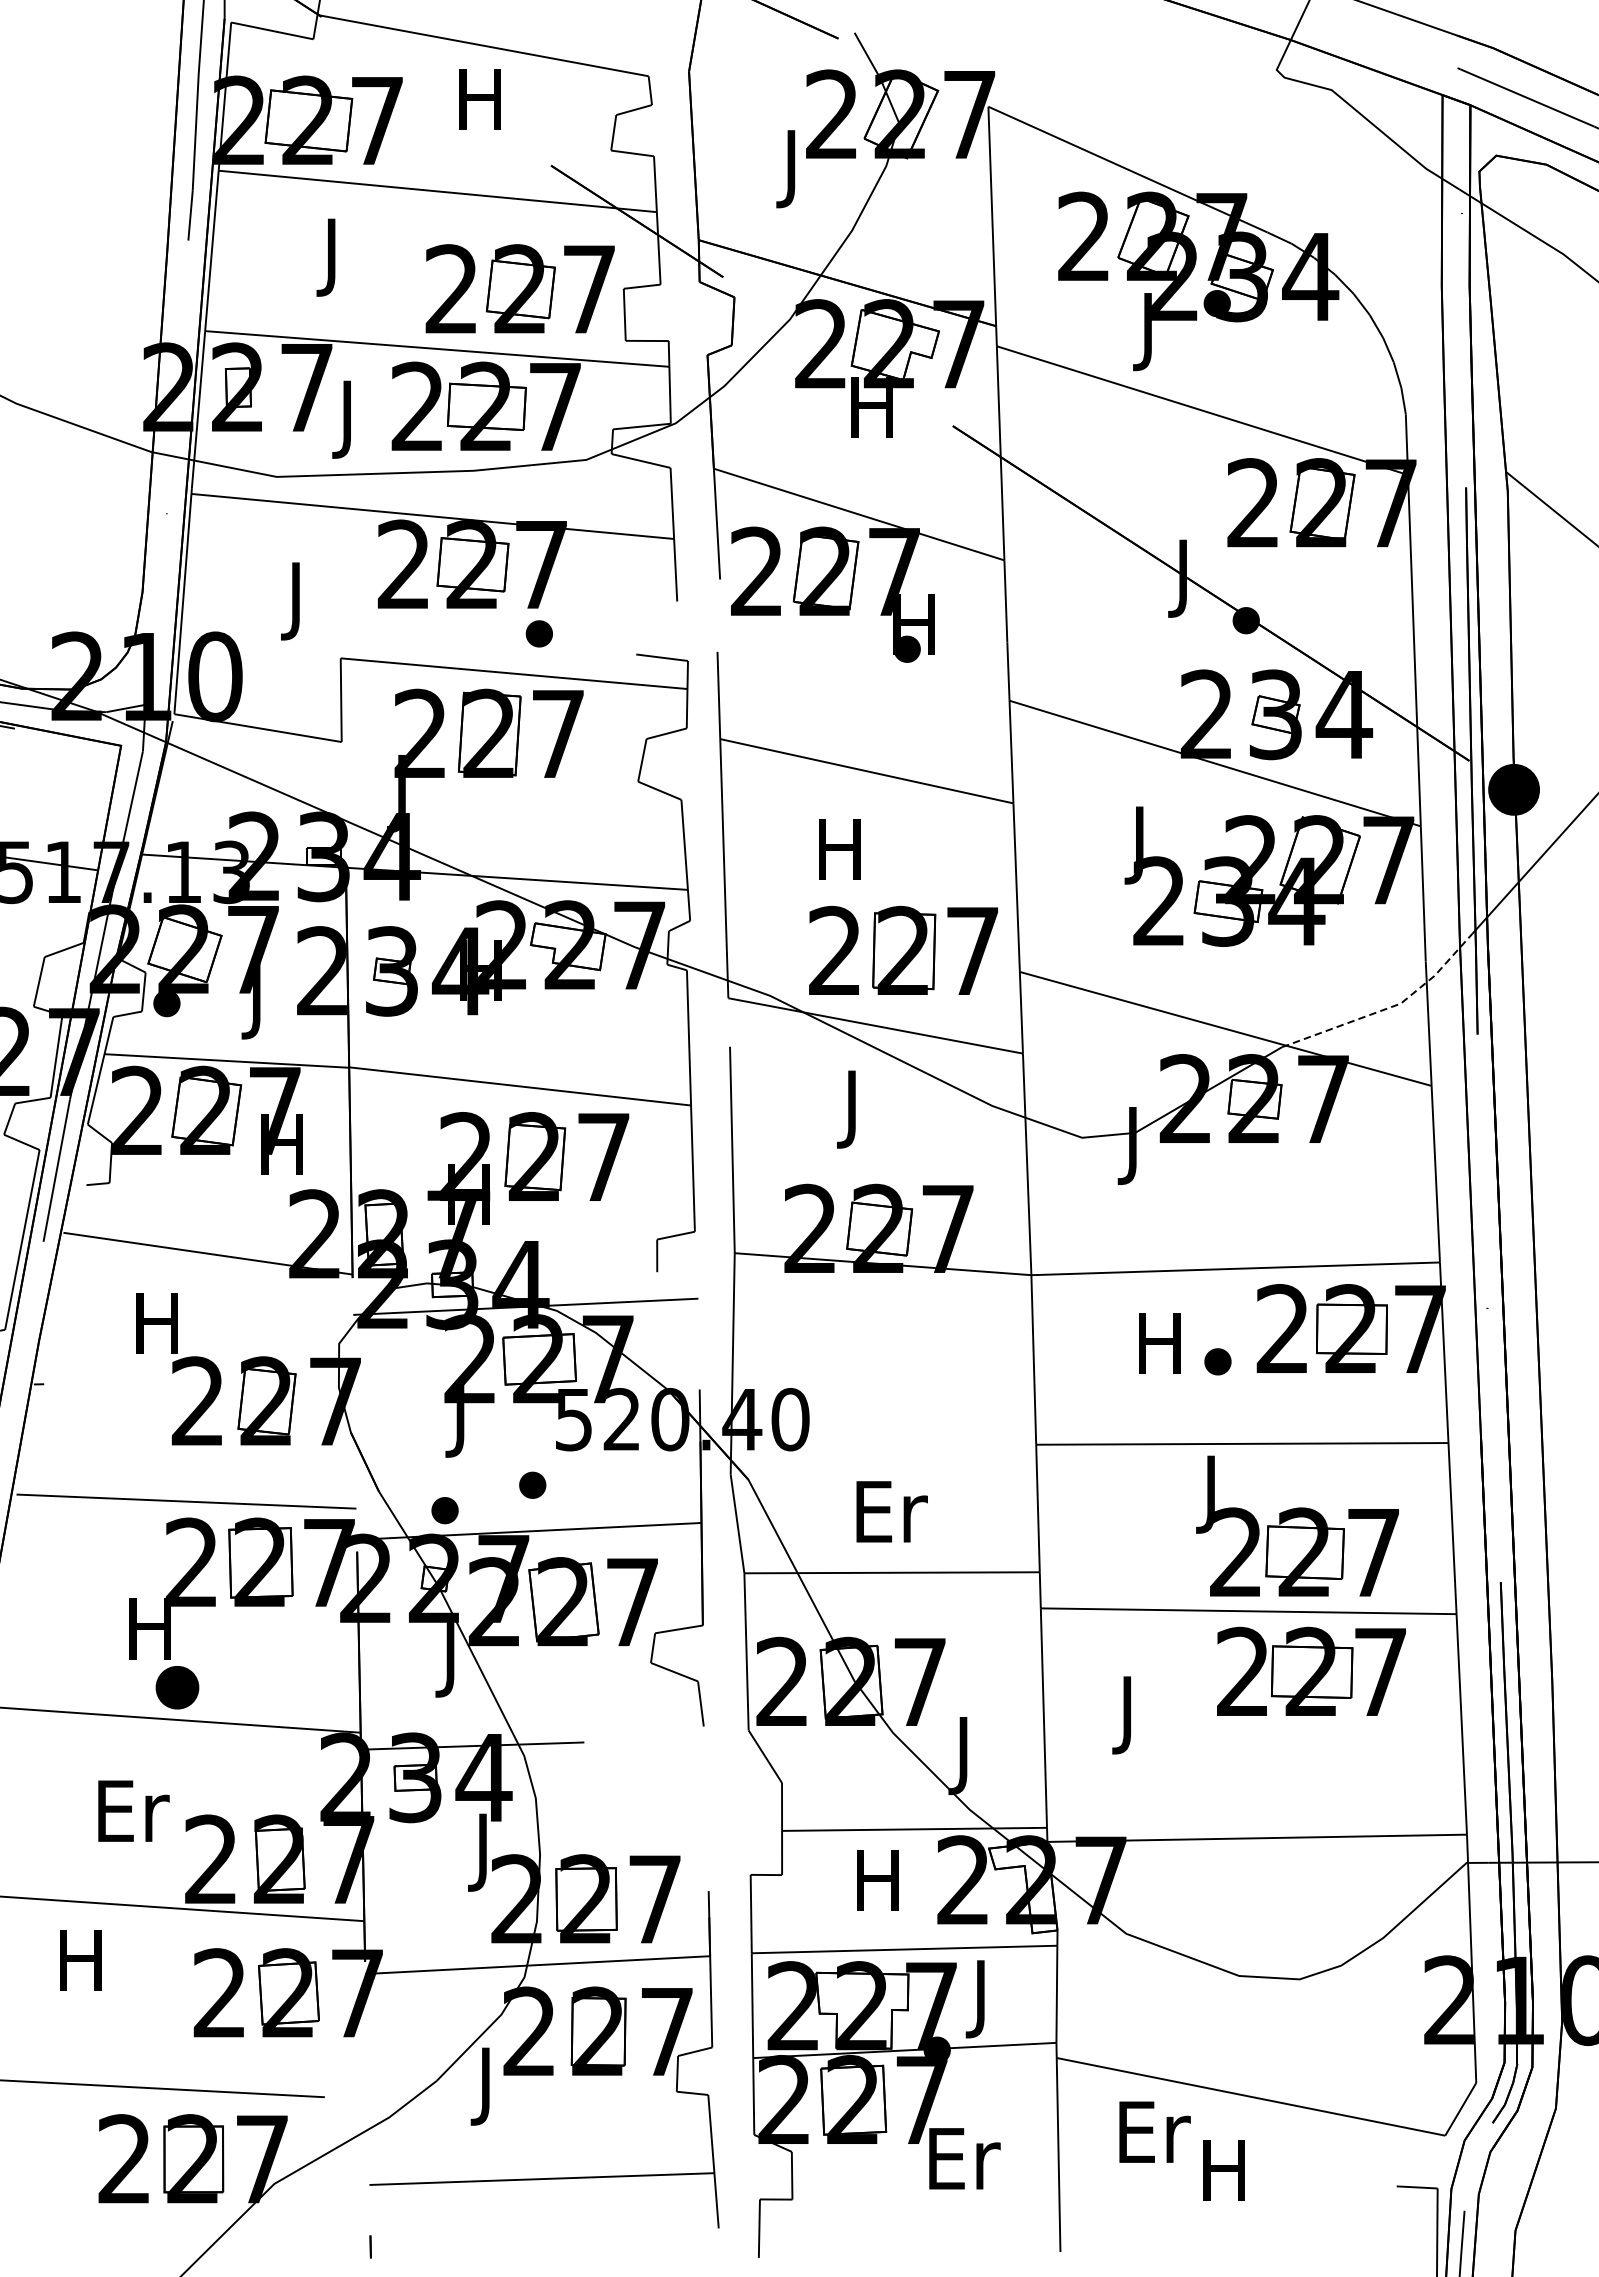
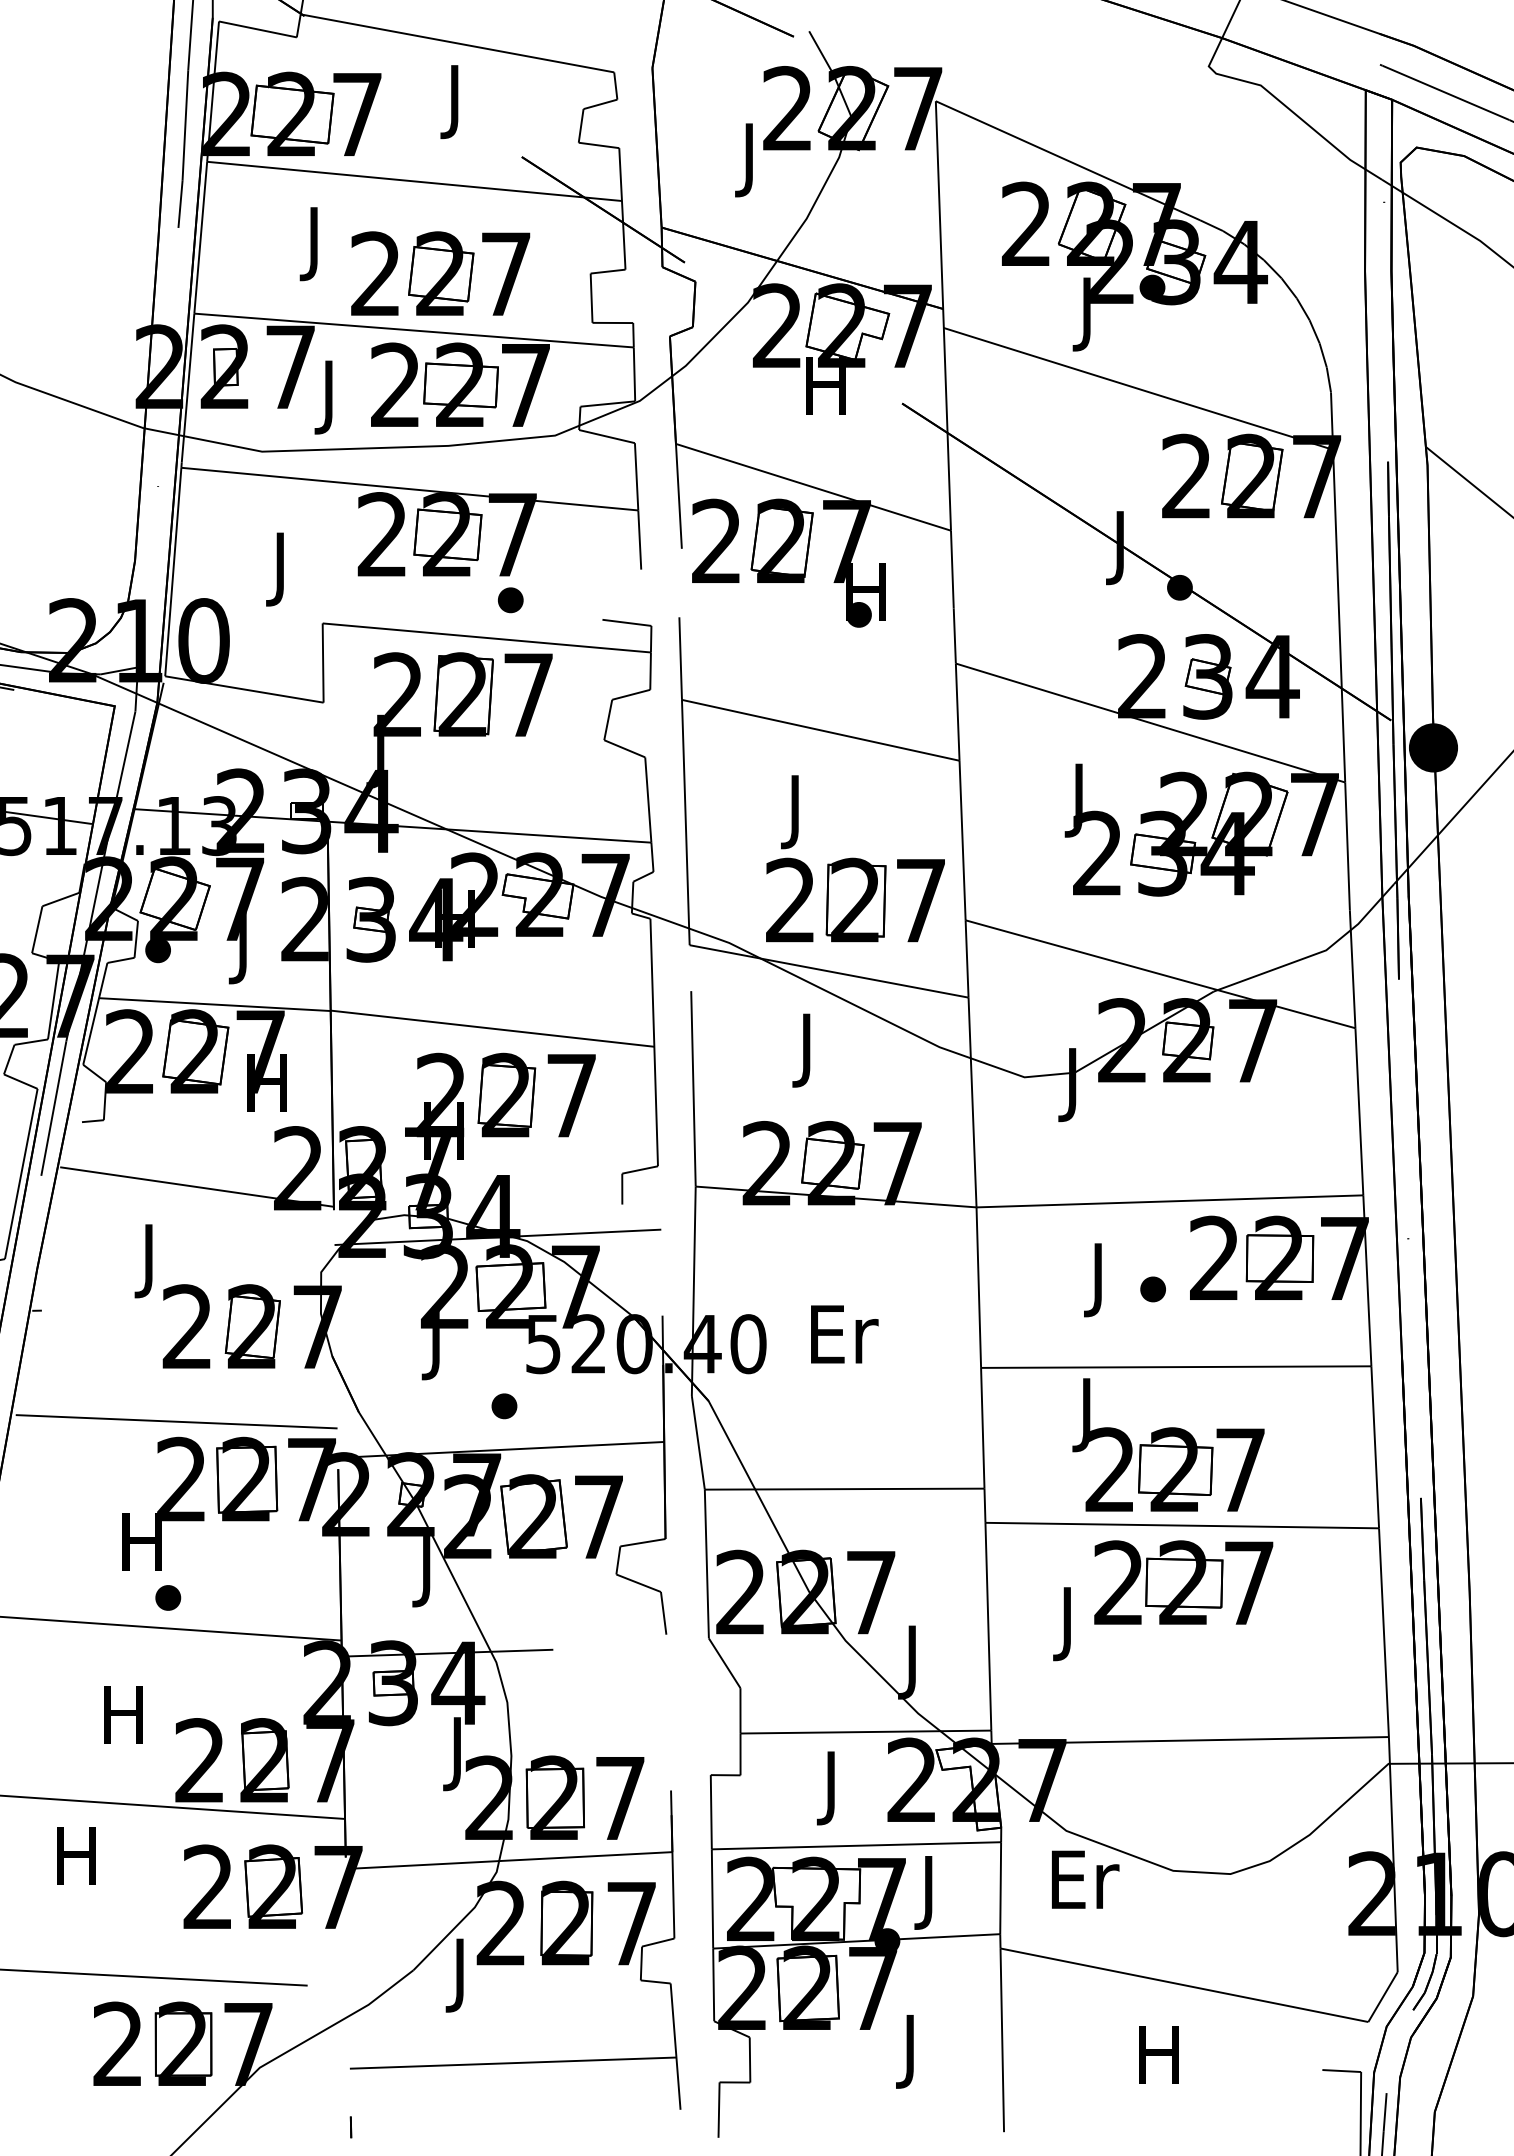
text: (479, 108) -> (454, 102), H -> J
part: (520, 288) -> (440, 273), moved
text: (839, 858) -> (794, 812), H -> J
line: (1389, 1008) -> (1315, 954), dashed -> solid
text: (156, 1332) -> (148, 1261), H -> J
text: (1159, 1352) -> (1097, 1280), H -> J
part: (445, 1510) -> (421, 1430), removed
text: (891, 1511) -> (844, 1334), moved
part: (1297, 1525) -> (1168, 1444), moved
part: (1311, 1671) -> (1183, 1582), moved
part: (177, 1687) -> (168, 1597), size x0.62
text: (133, 1810) -> (126, 1714), Er -> H
text: (877, 1889) -> (830, 1788), H -> J
text: (1154, 2131) -> (1085, 1879), moved
text: (964, 2166) -> (913, 2051), Er -> J

